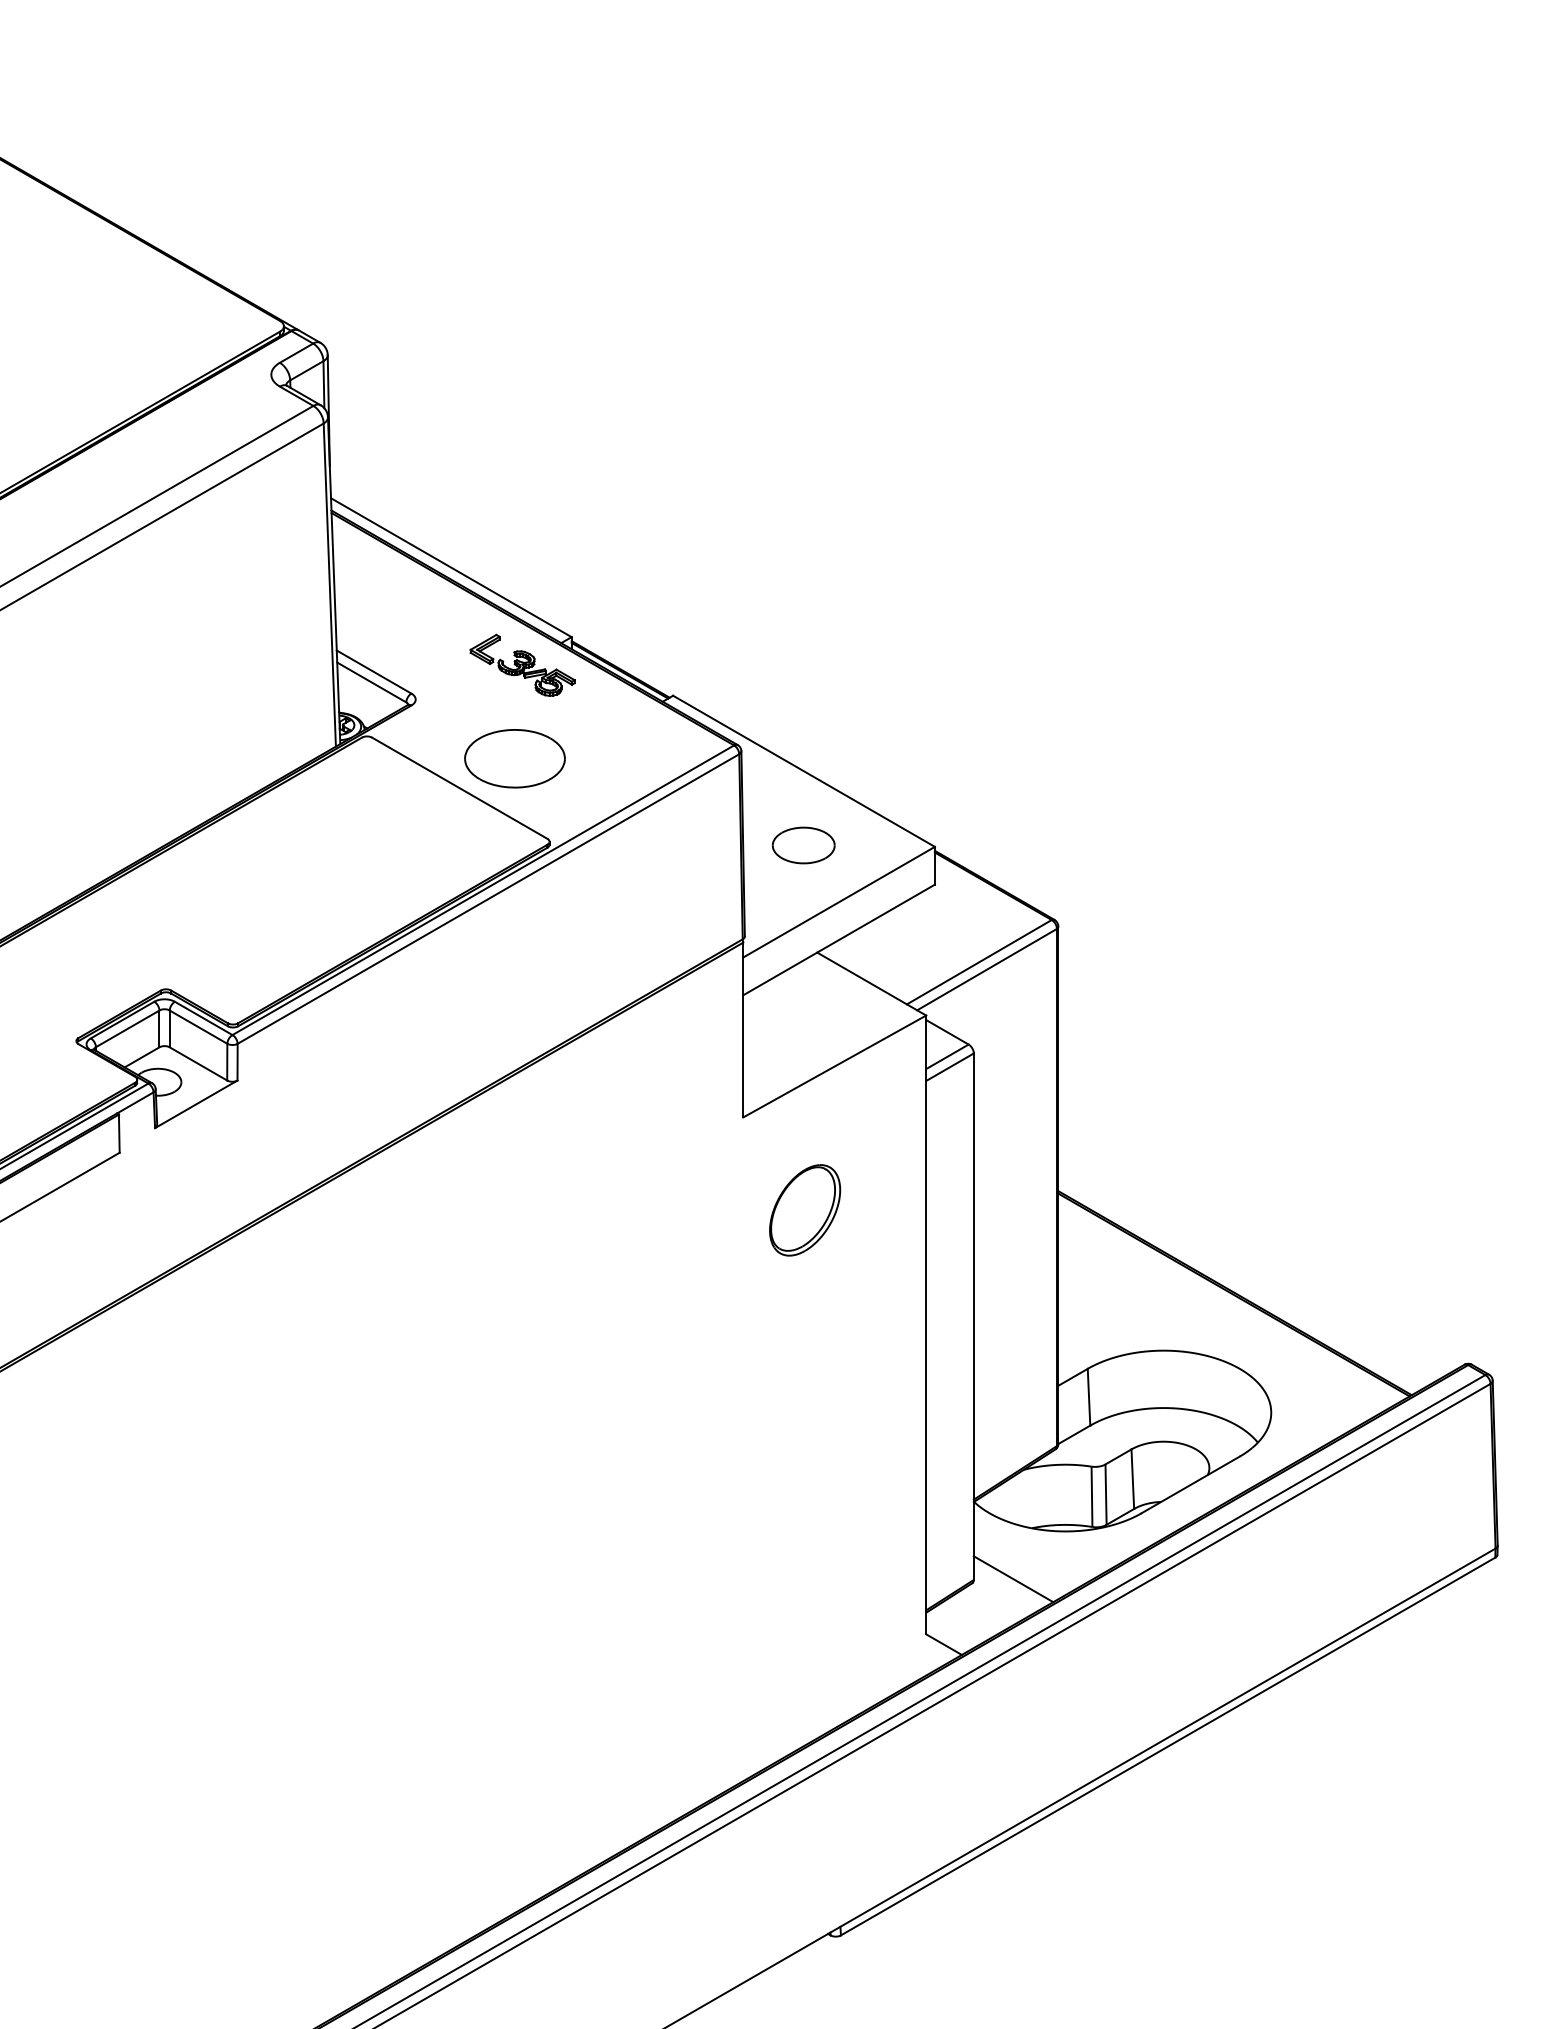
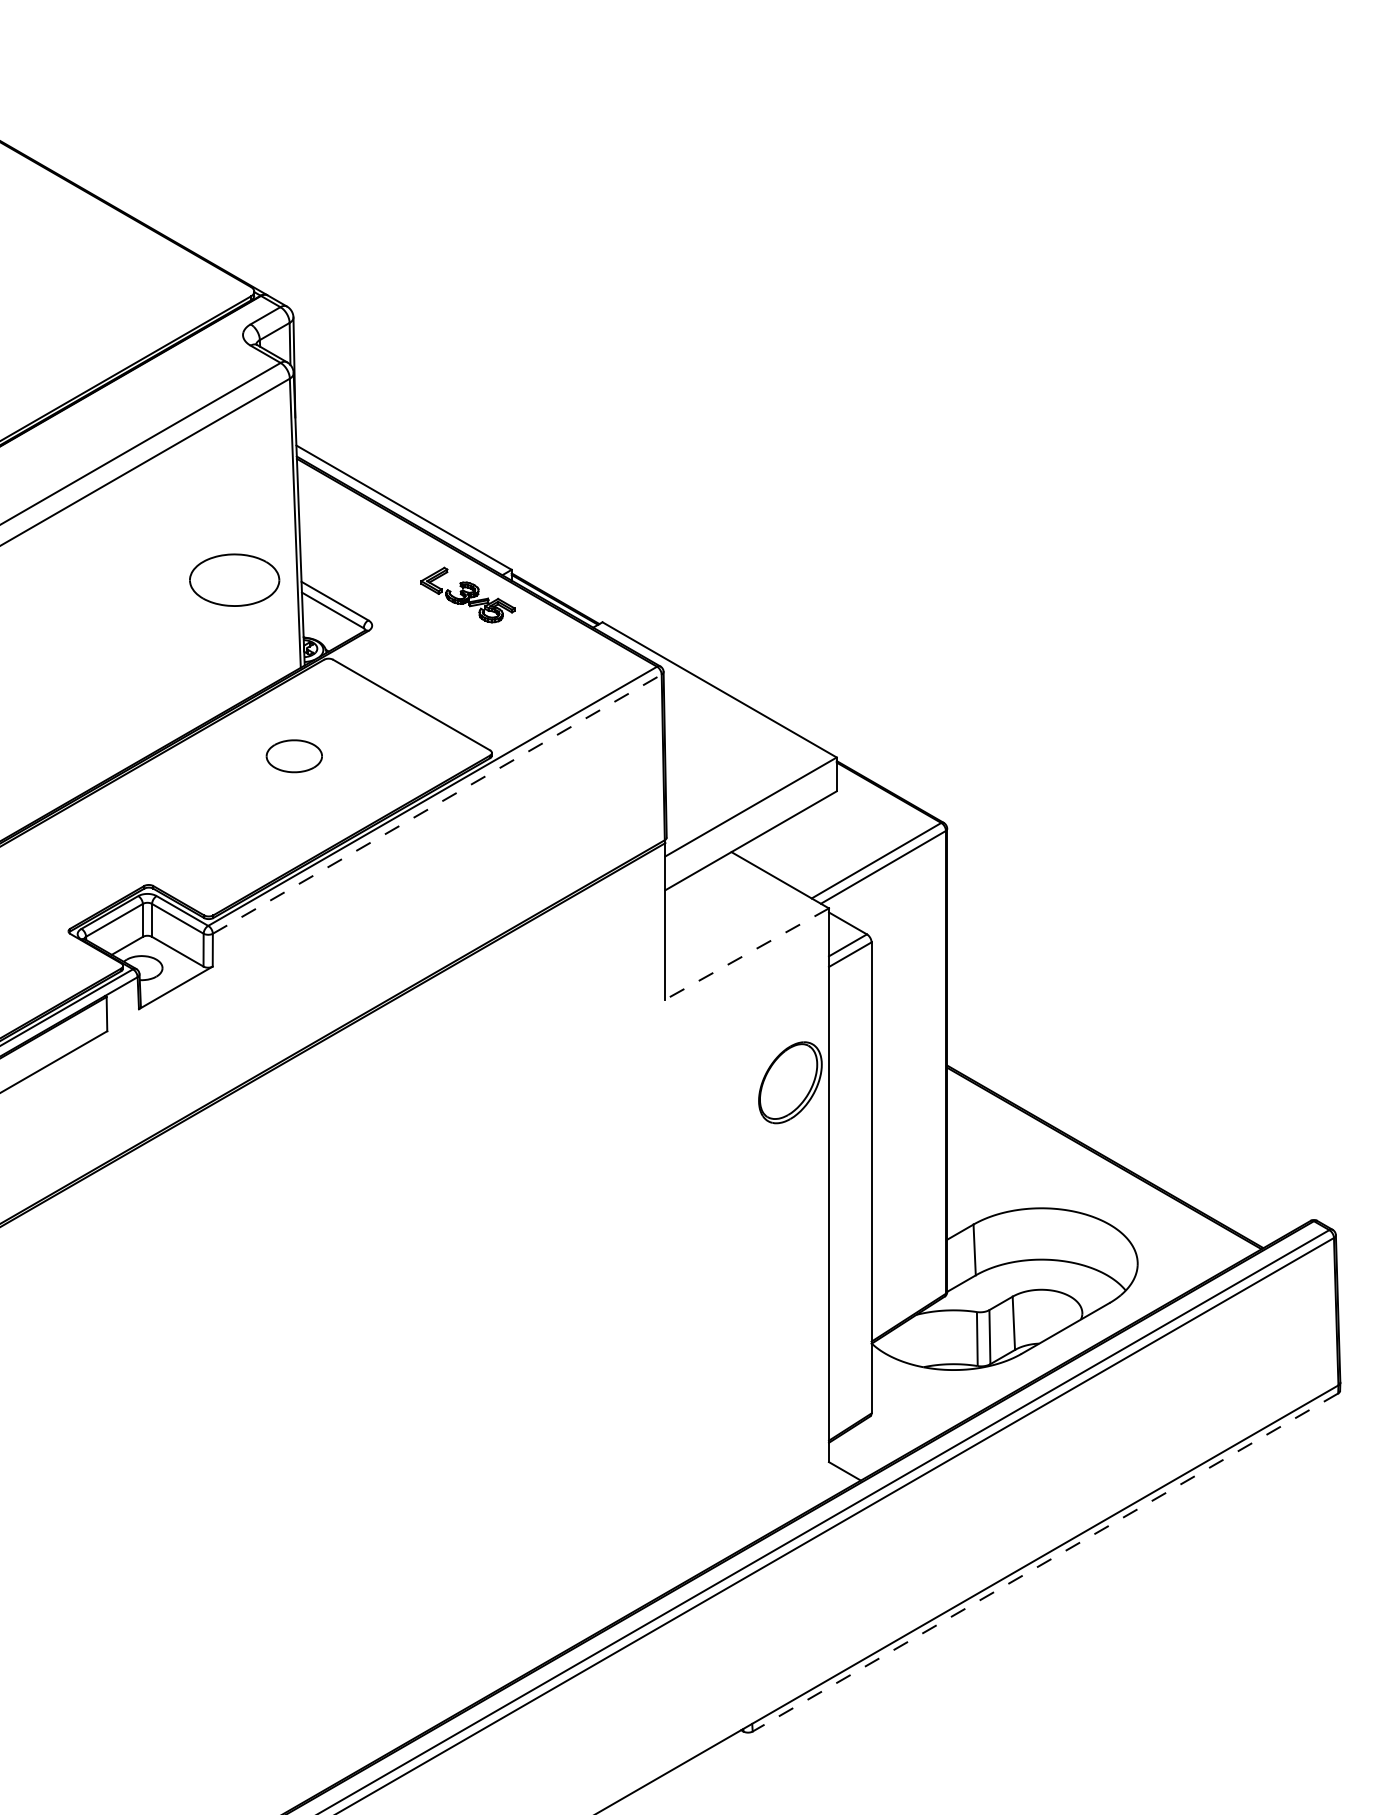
part: (514, 758) -> (234, 580), moved
part: (803, 845) -> (294, 756), moved
line: (488, 899) -> (437, 804), solid -> dashed
line: (834, 1066) -> (746, 954), solid -> dashed
part: (805, 1210) -> (790, 1082), moved
line: (1013, 1579) -> (907, 1413), removed
line: (1168, 1746) -> (1045, 1562), solid -> dashed

